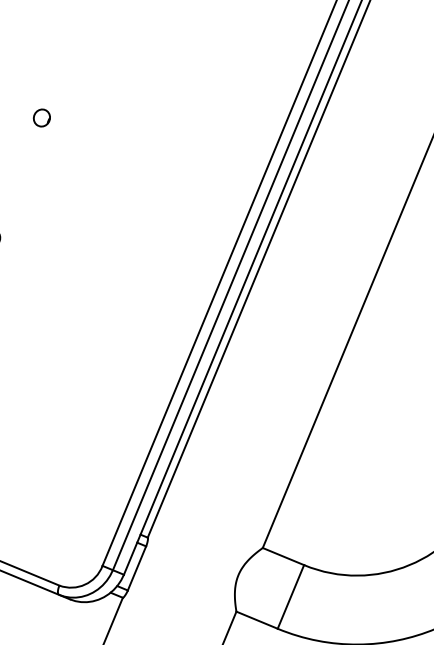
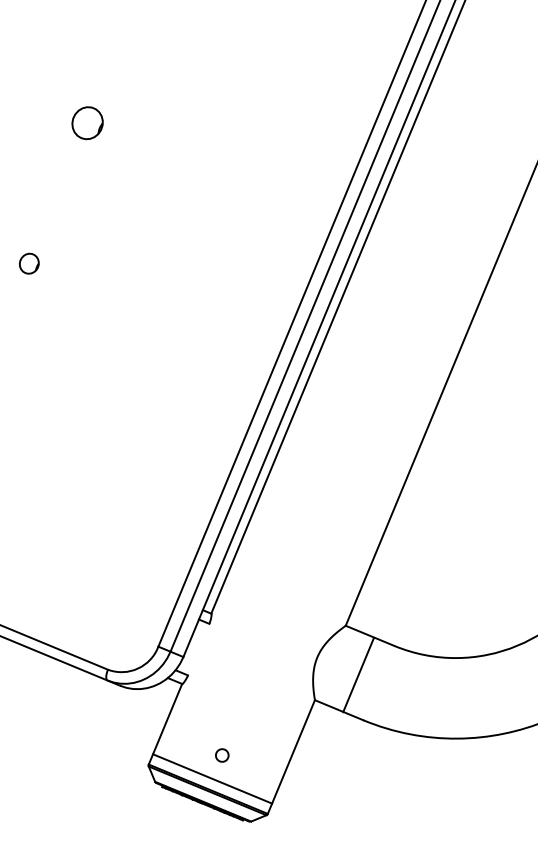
part: (41, 117) -> (87, 122), size x1.6
line: (136, 568) -> (198, 649), removed
line: (290, 596) -> (358, 674), moved

